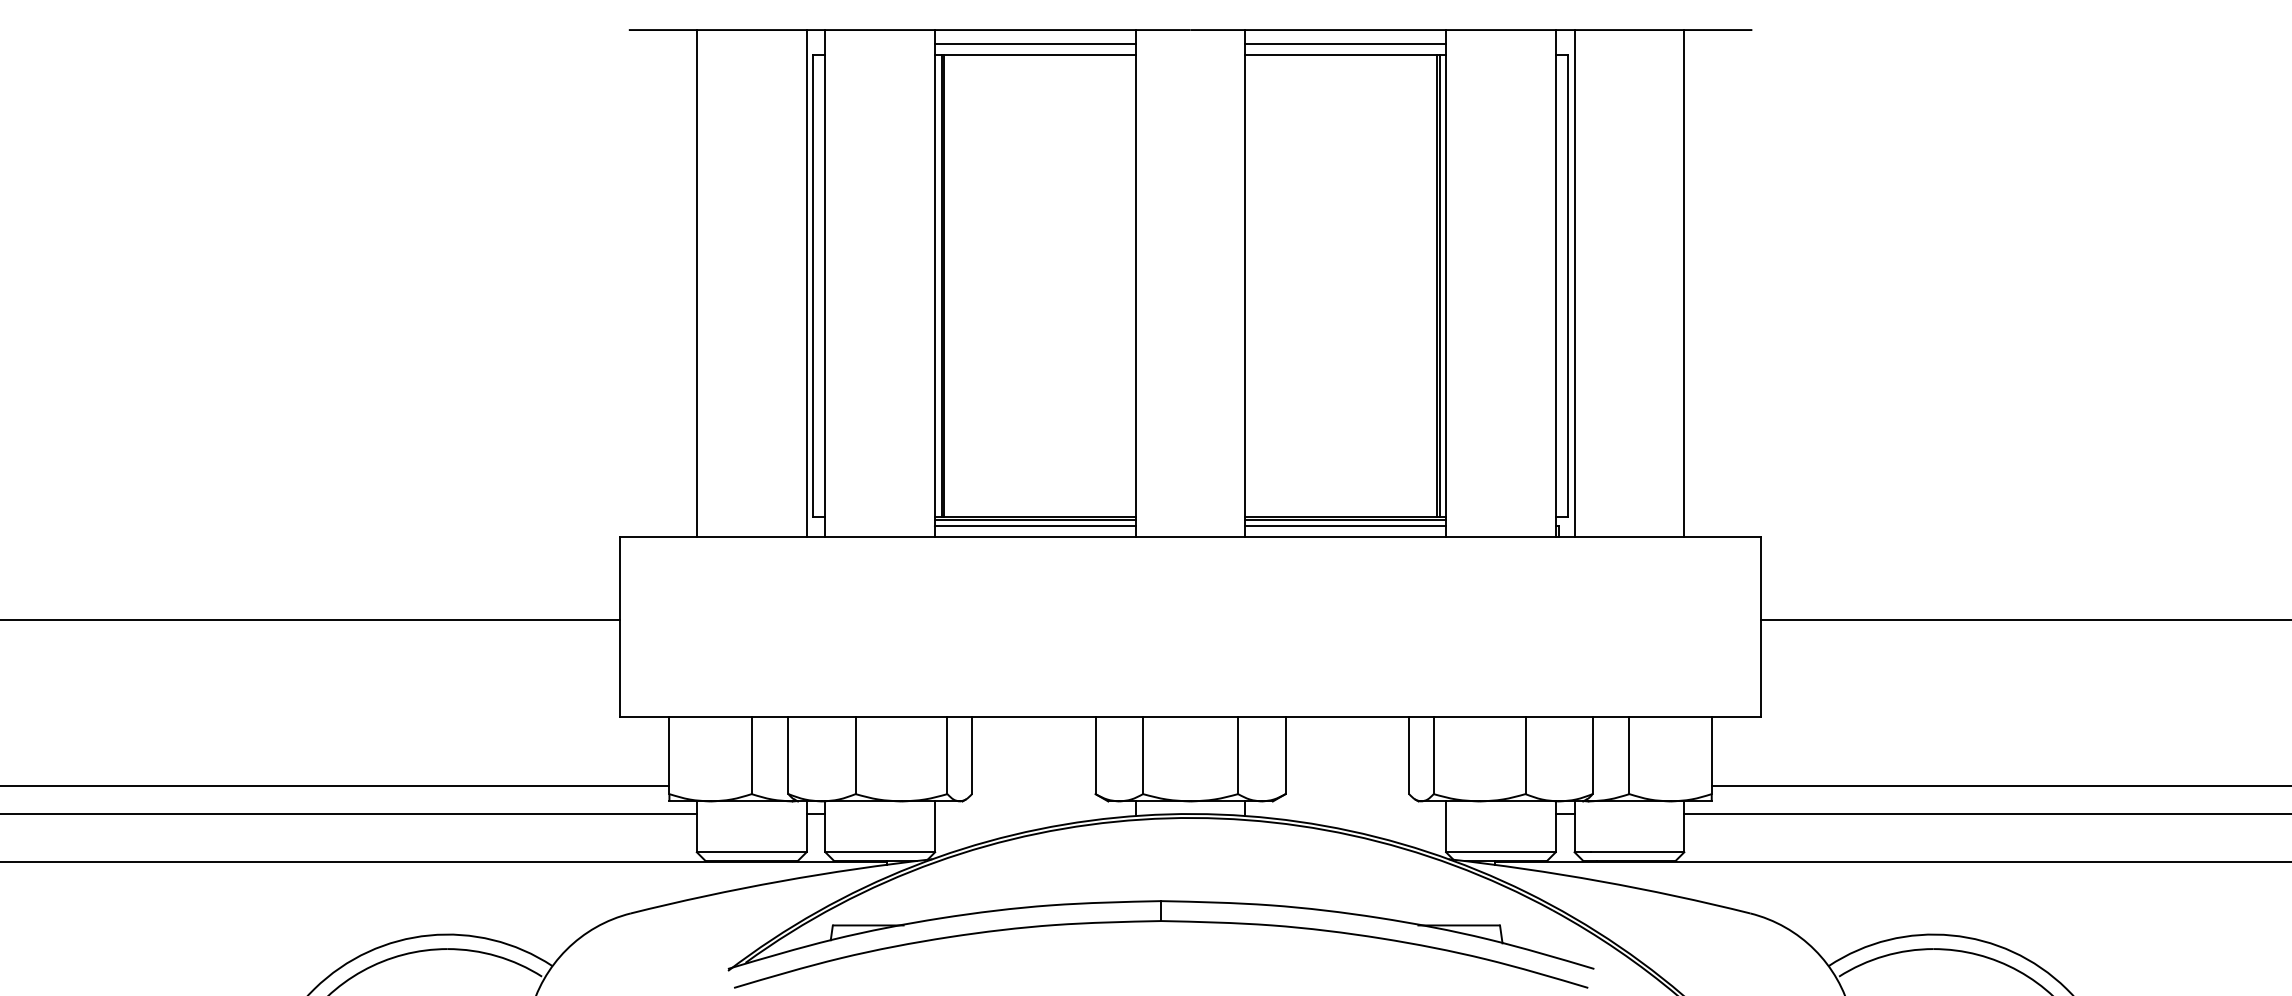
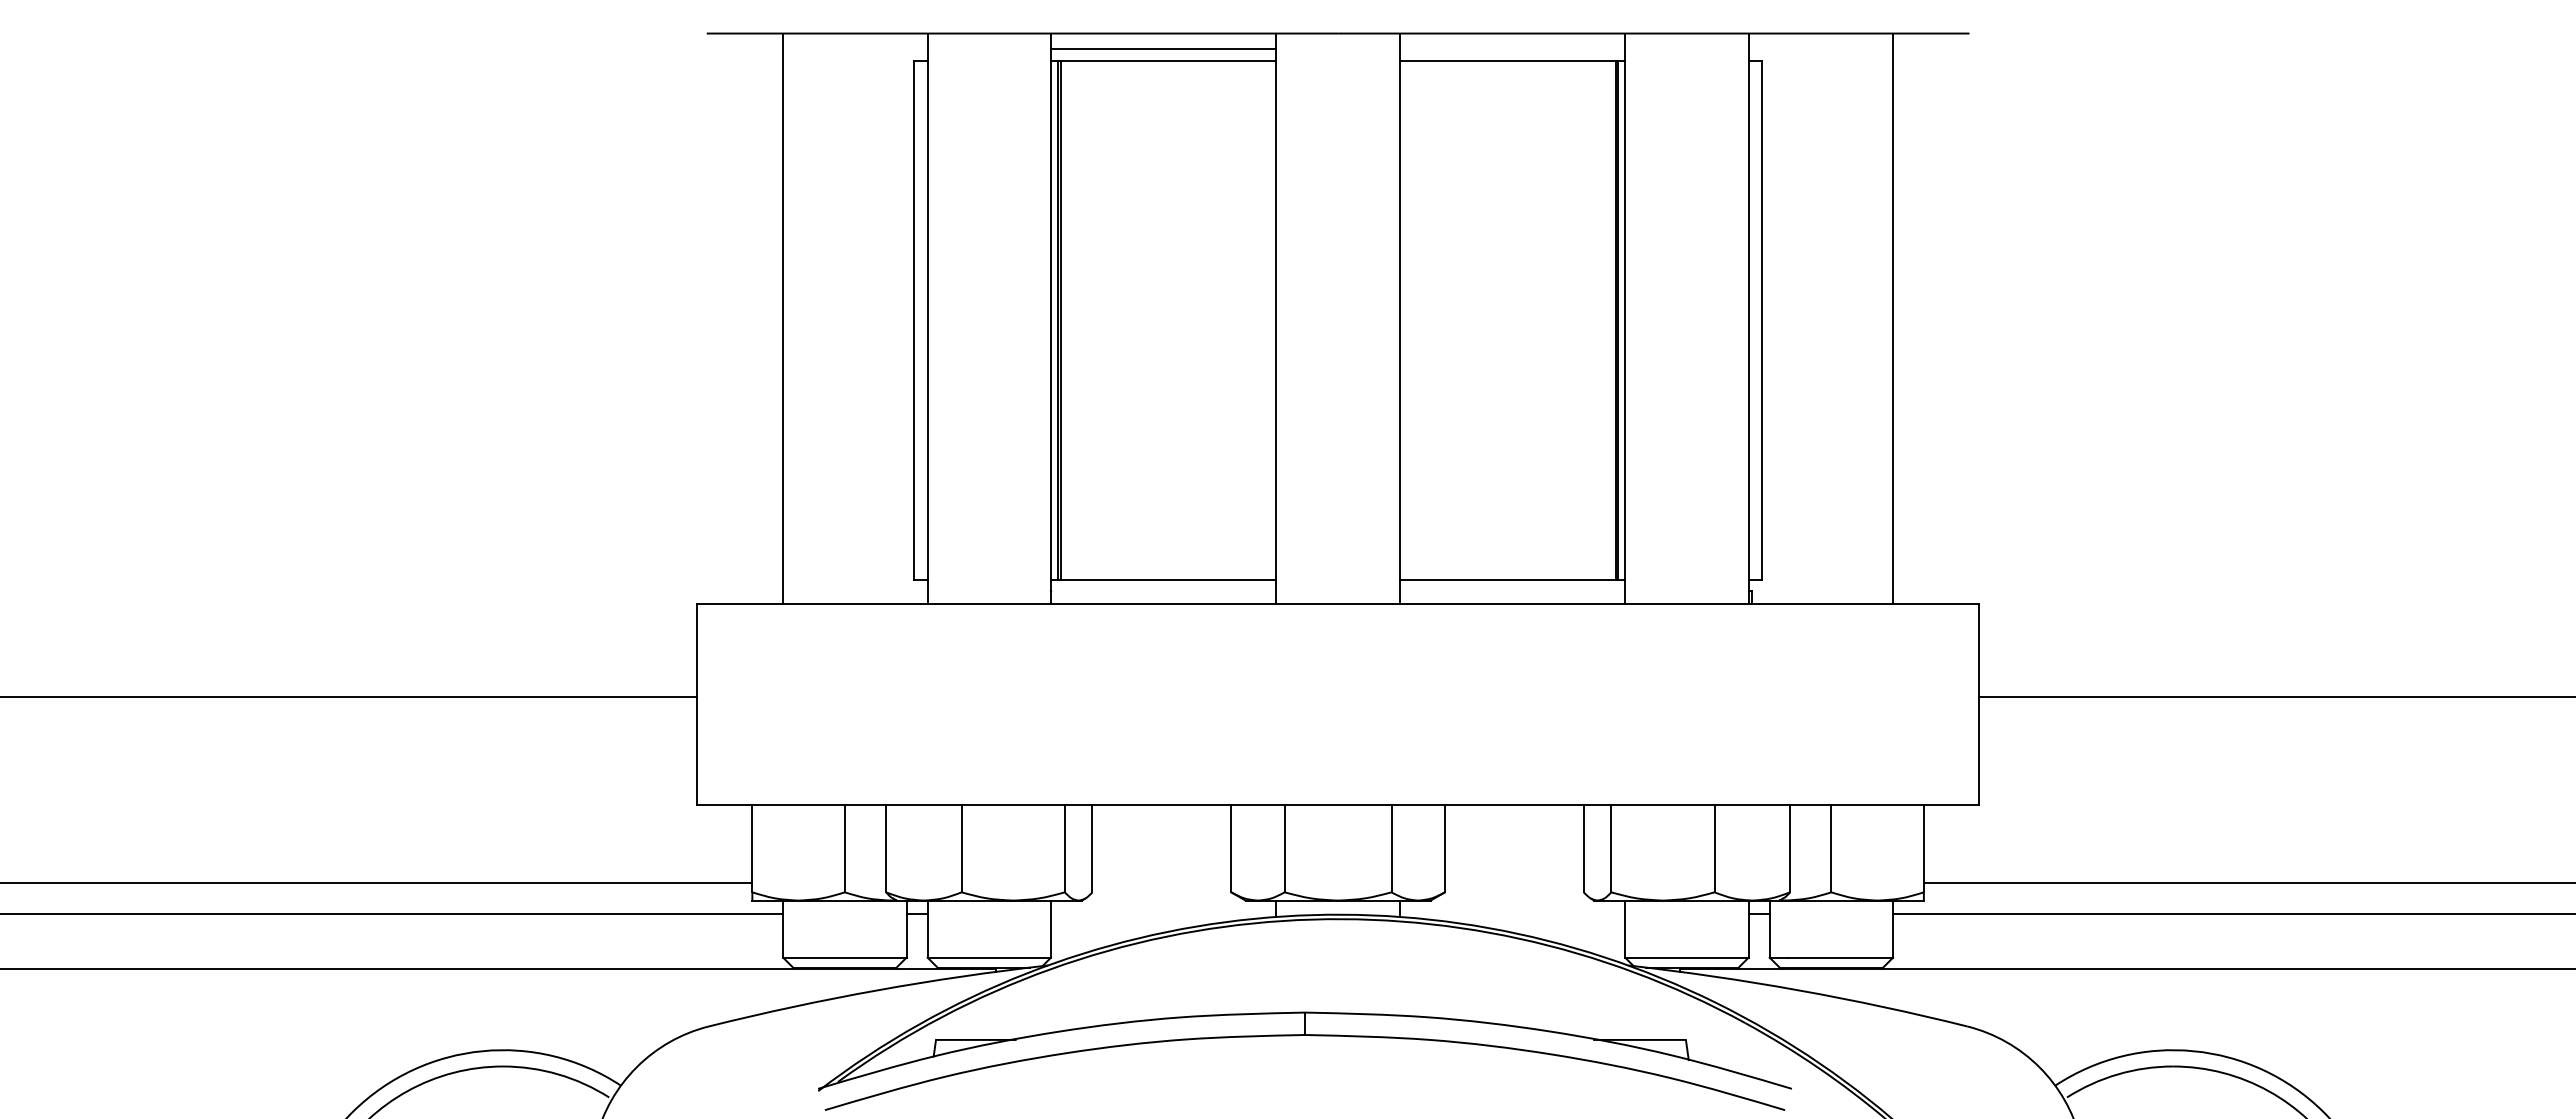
line: (1345, 44) -> (1512, 49), removed
line: (806, 283) -> (906, 318), removed
line: (1574, 283) -> (1769, 318), removed
line: (1035, 519) -> (1163, 583), removed
line: (1345, 519) -> (1512, 583), removed
line: (1035, 526) -> (1163, 591), removed
line: (1345, 526) -> (1512, 591), removed

